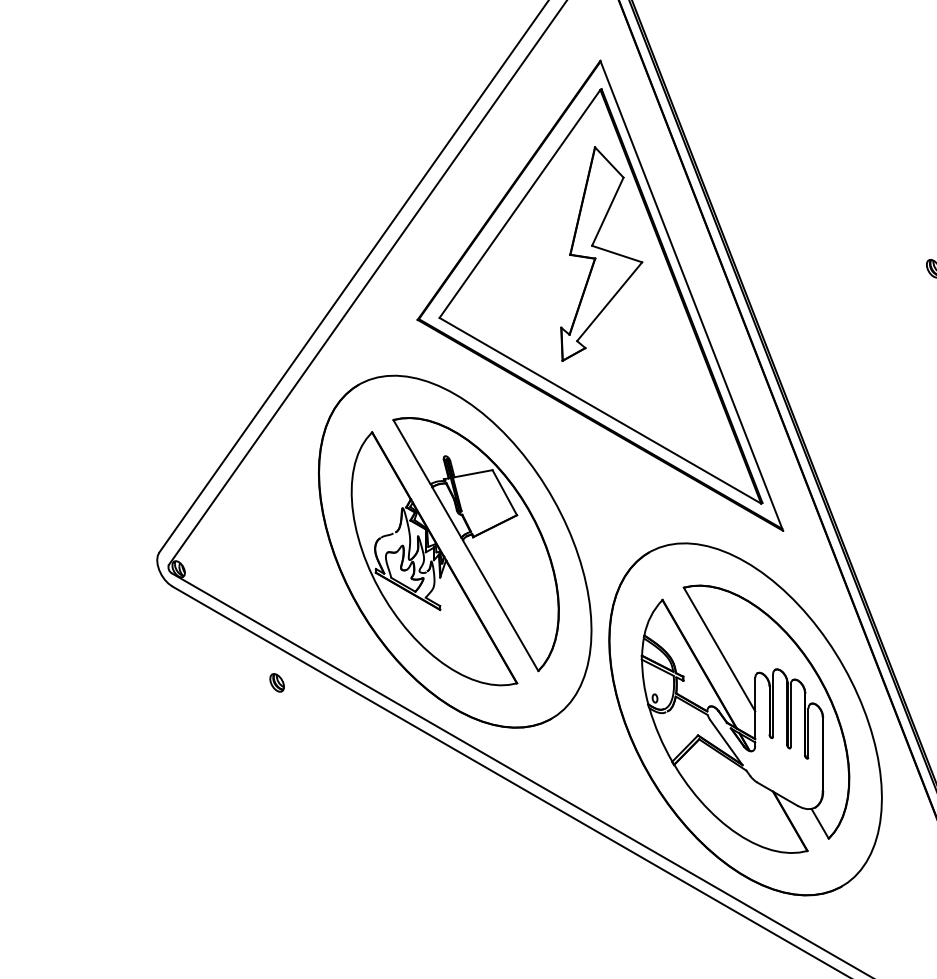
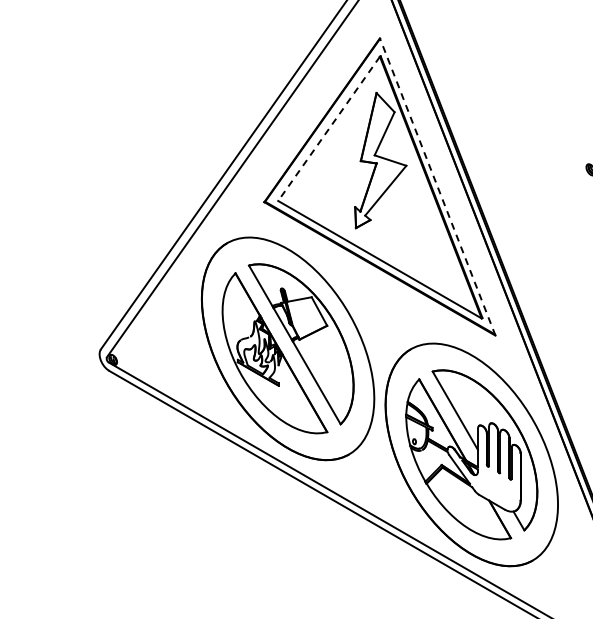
line: (519, 204) -> (328, 129), solid -> dashed
line: (691, 295) -> (437, 186), solid -> dashed
part: (277, 682) -> (175, 431), removed

